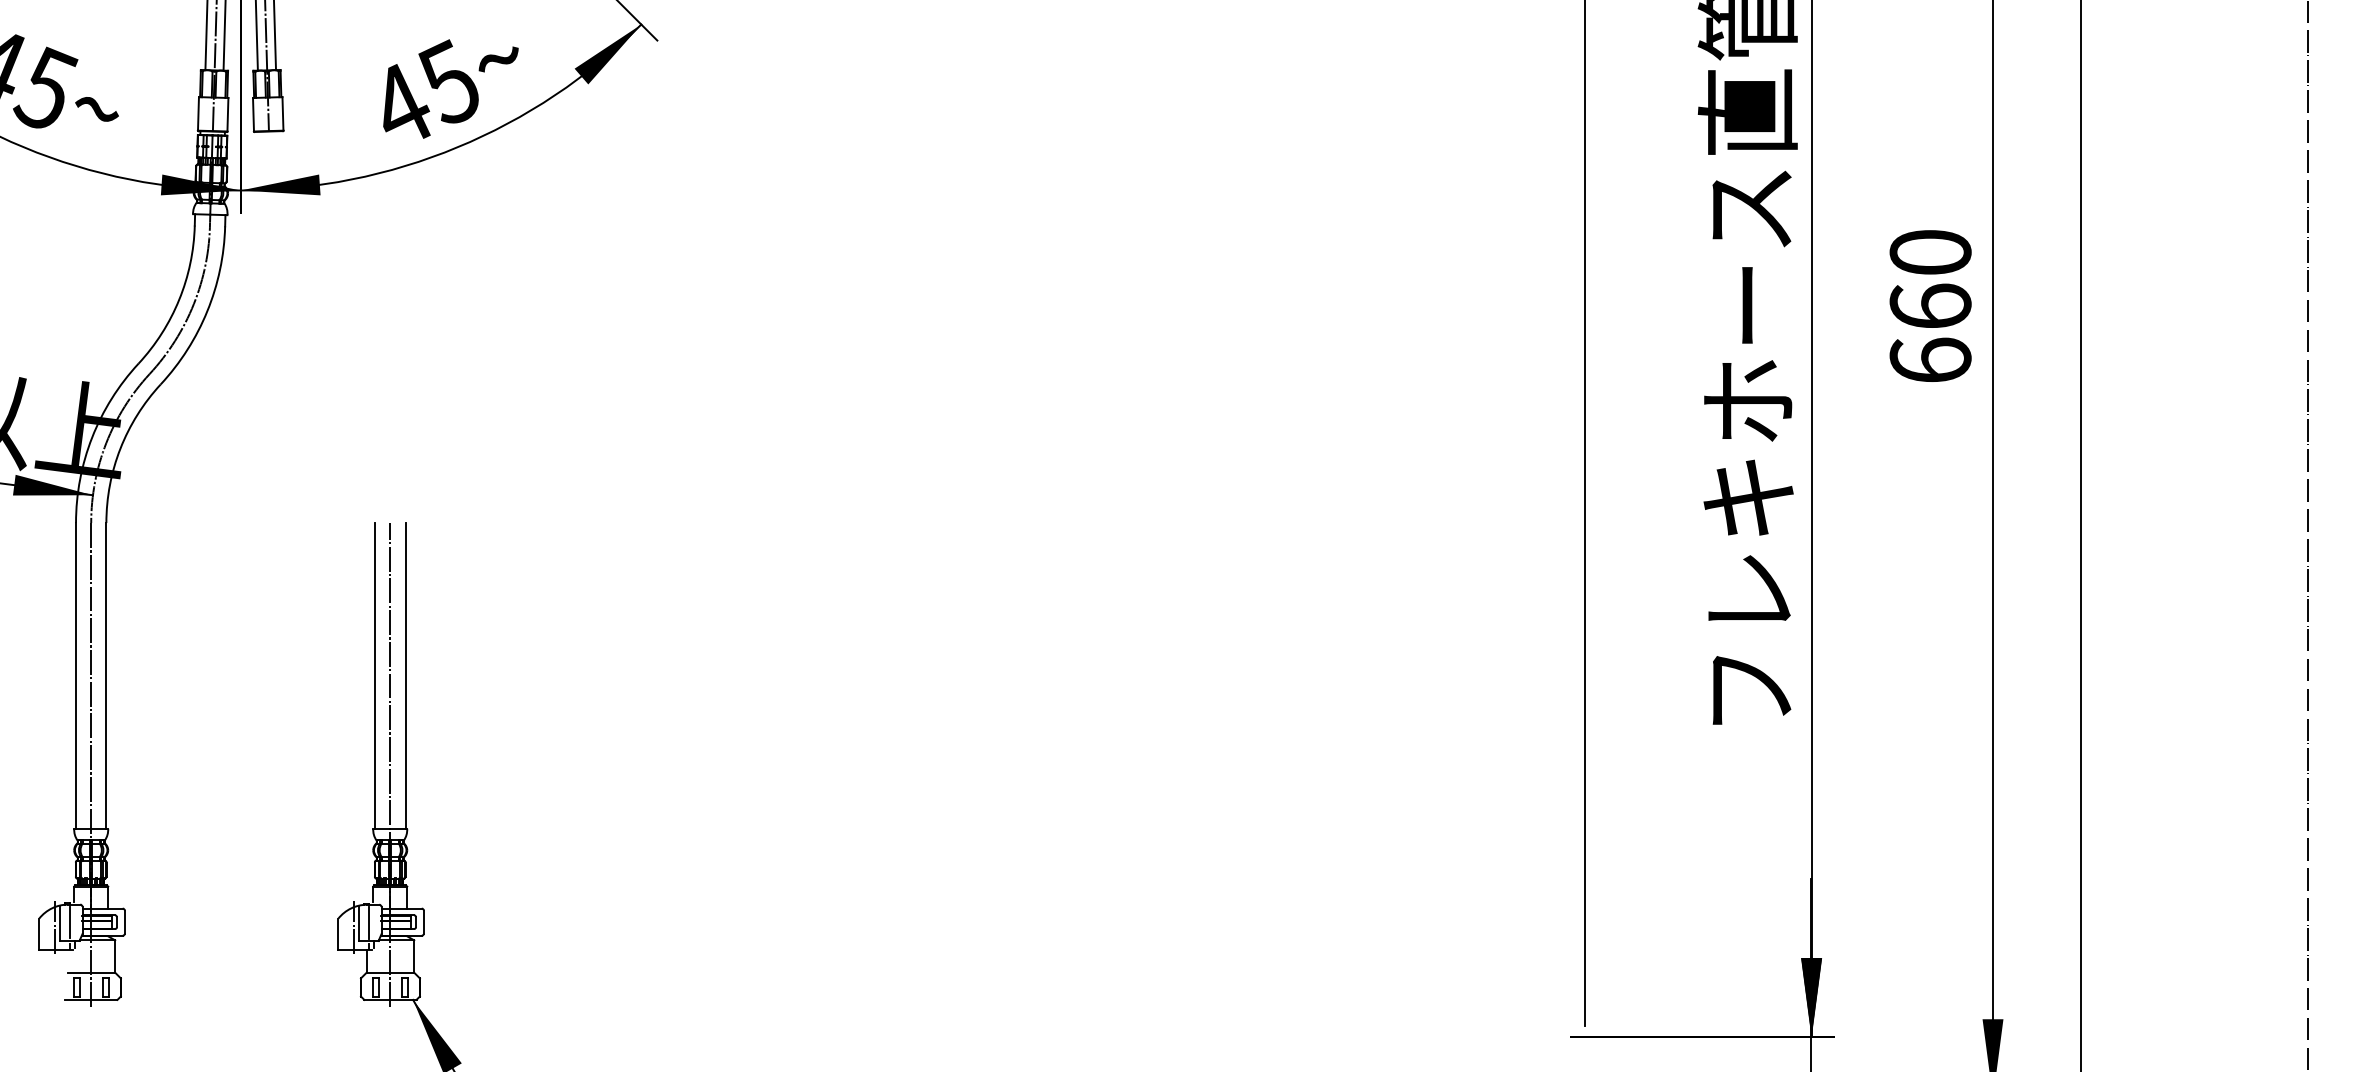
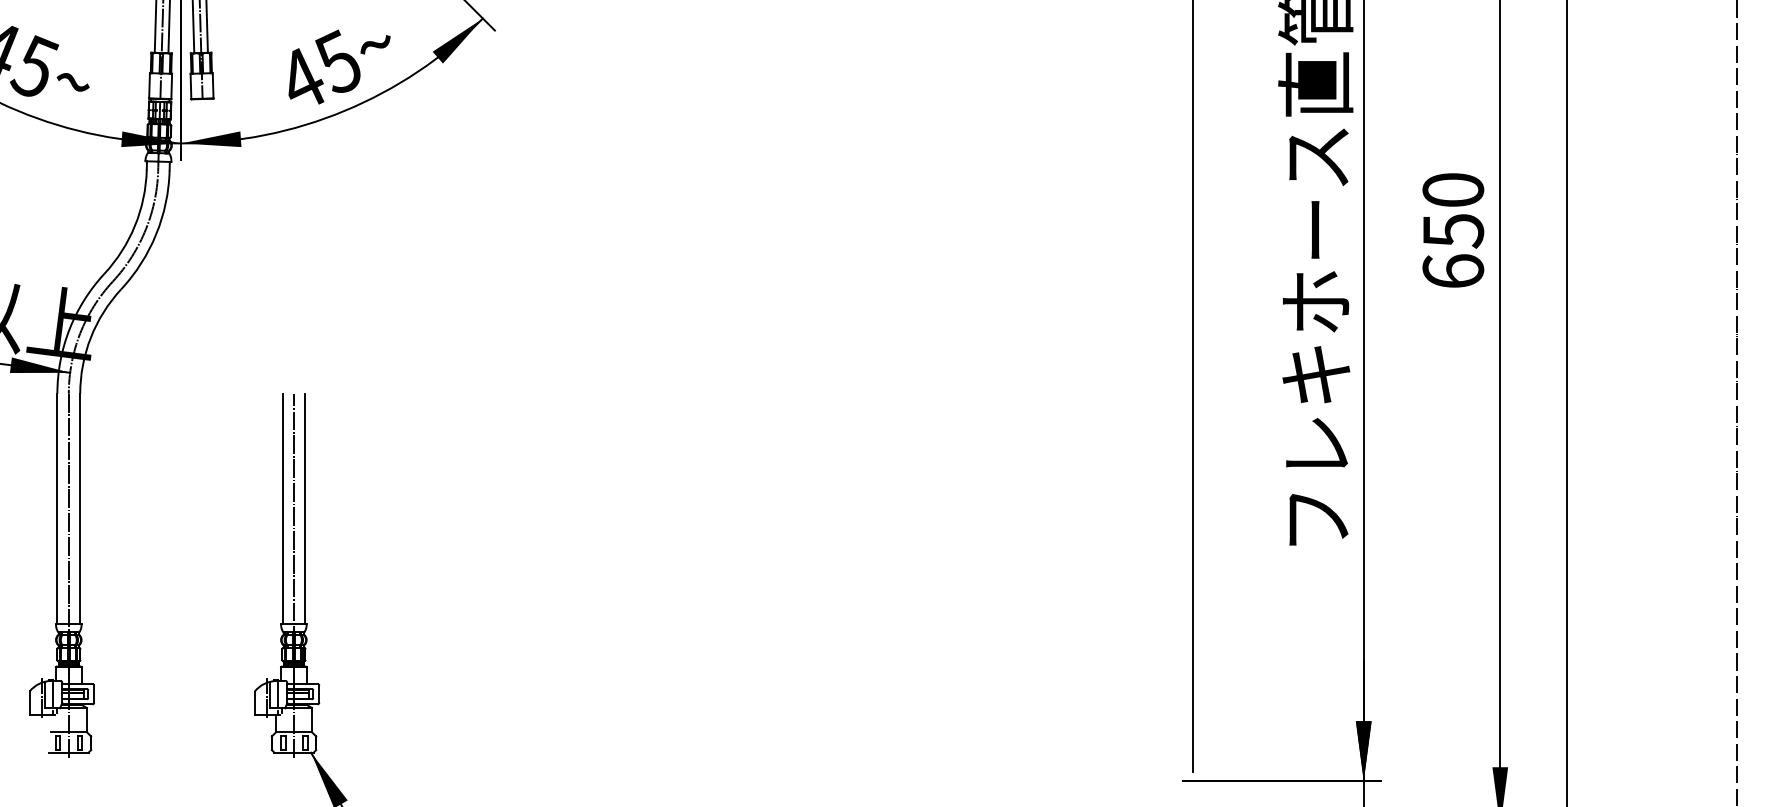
text: (1930, 306) -> (1453, 230), 660 -> 650

